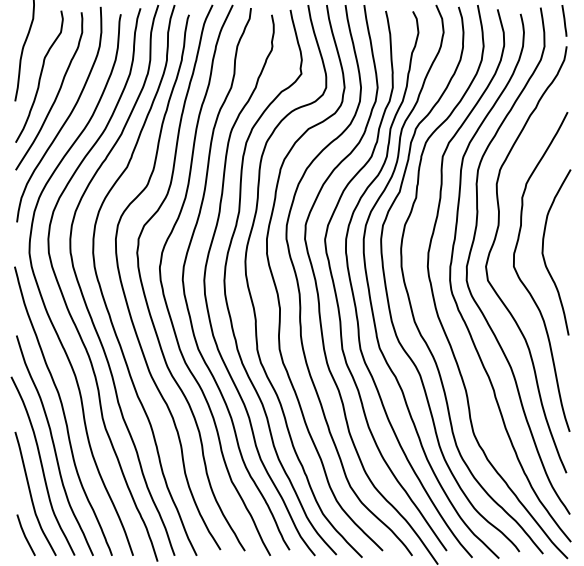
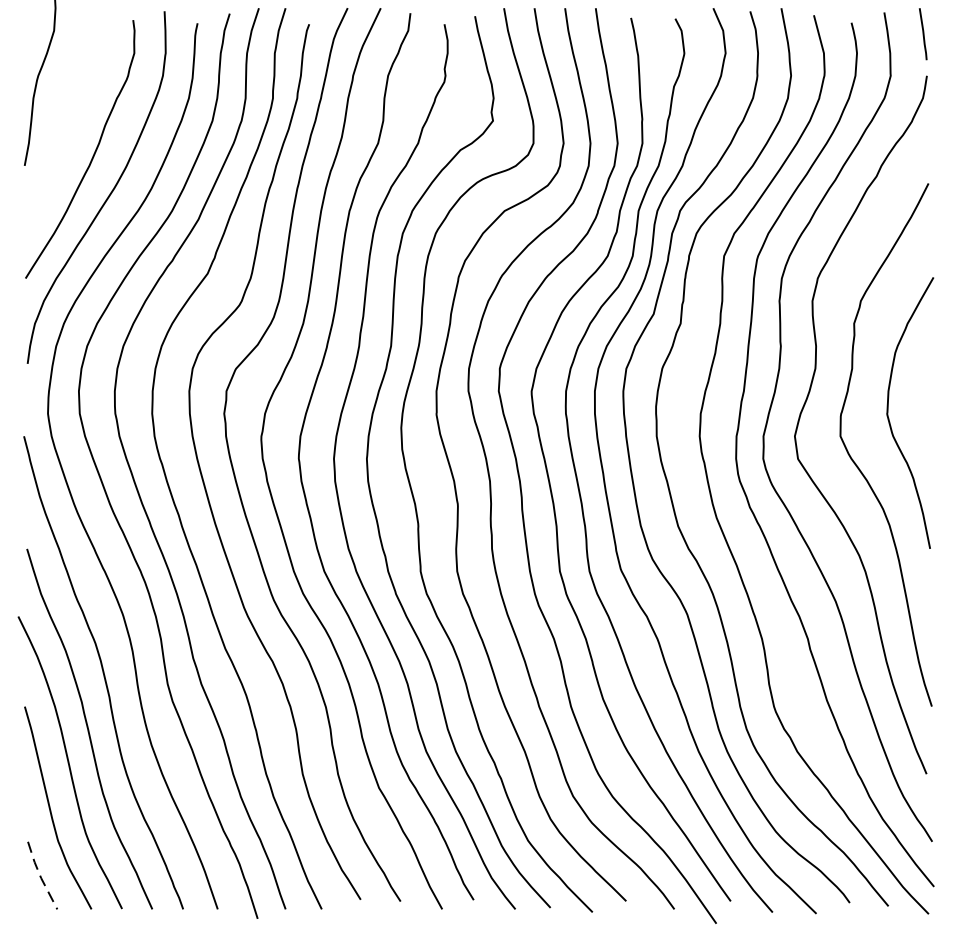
curve: (39, 76) -> (64, 125), removed
line: (24, 535) -> (39, 876), solid -> dashed

